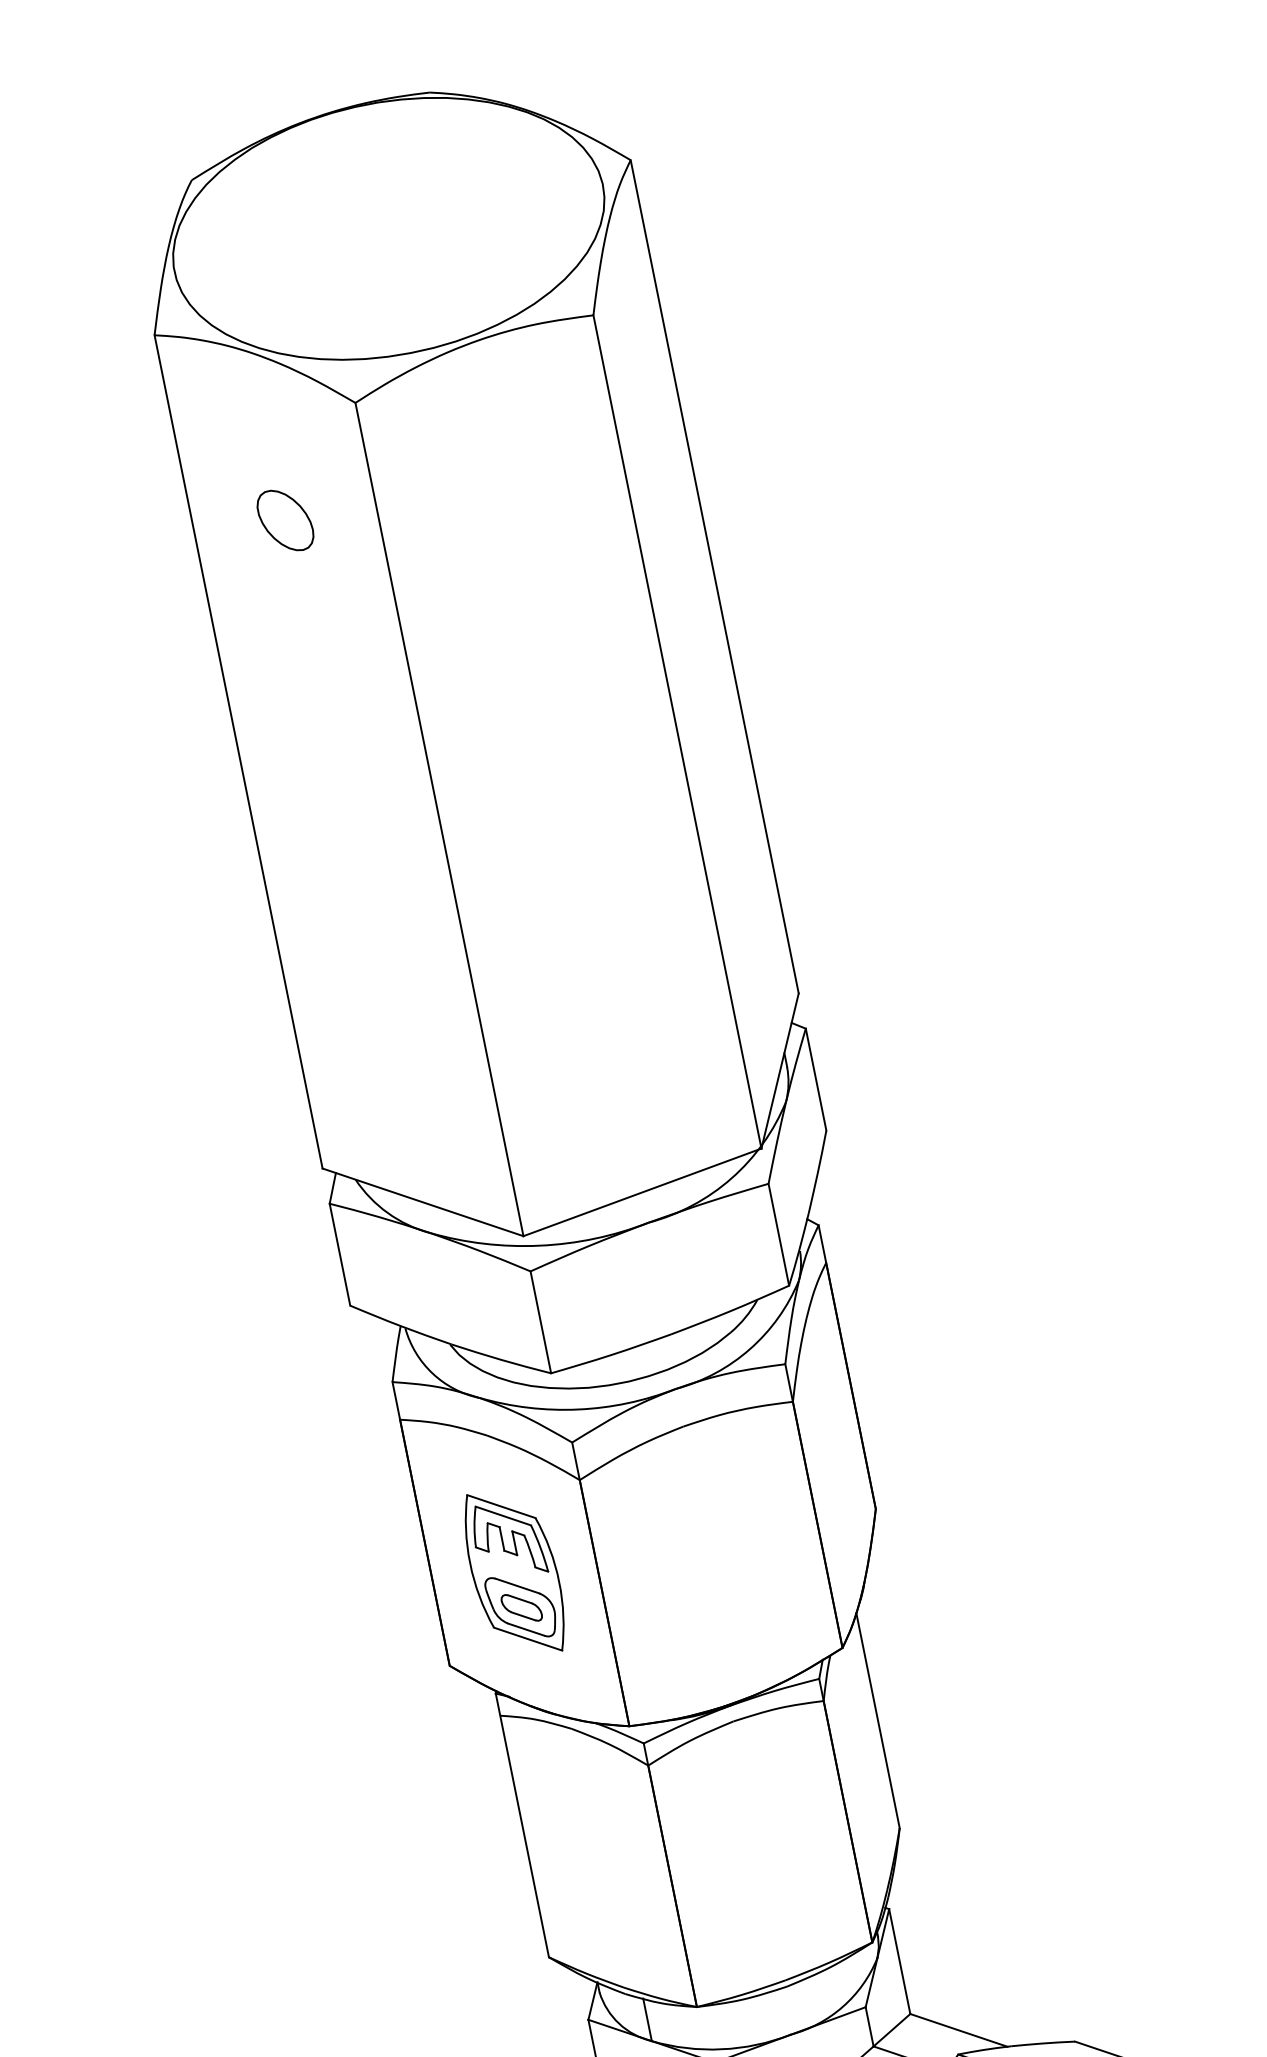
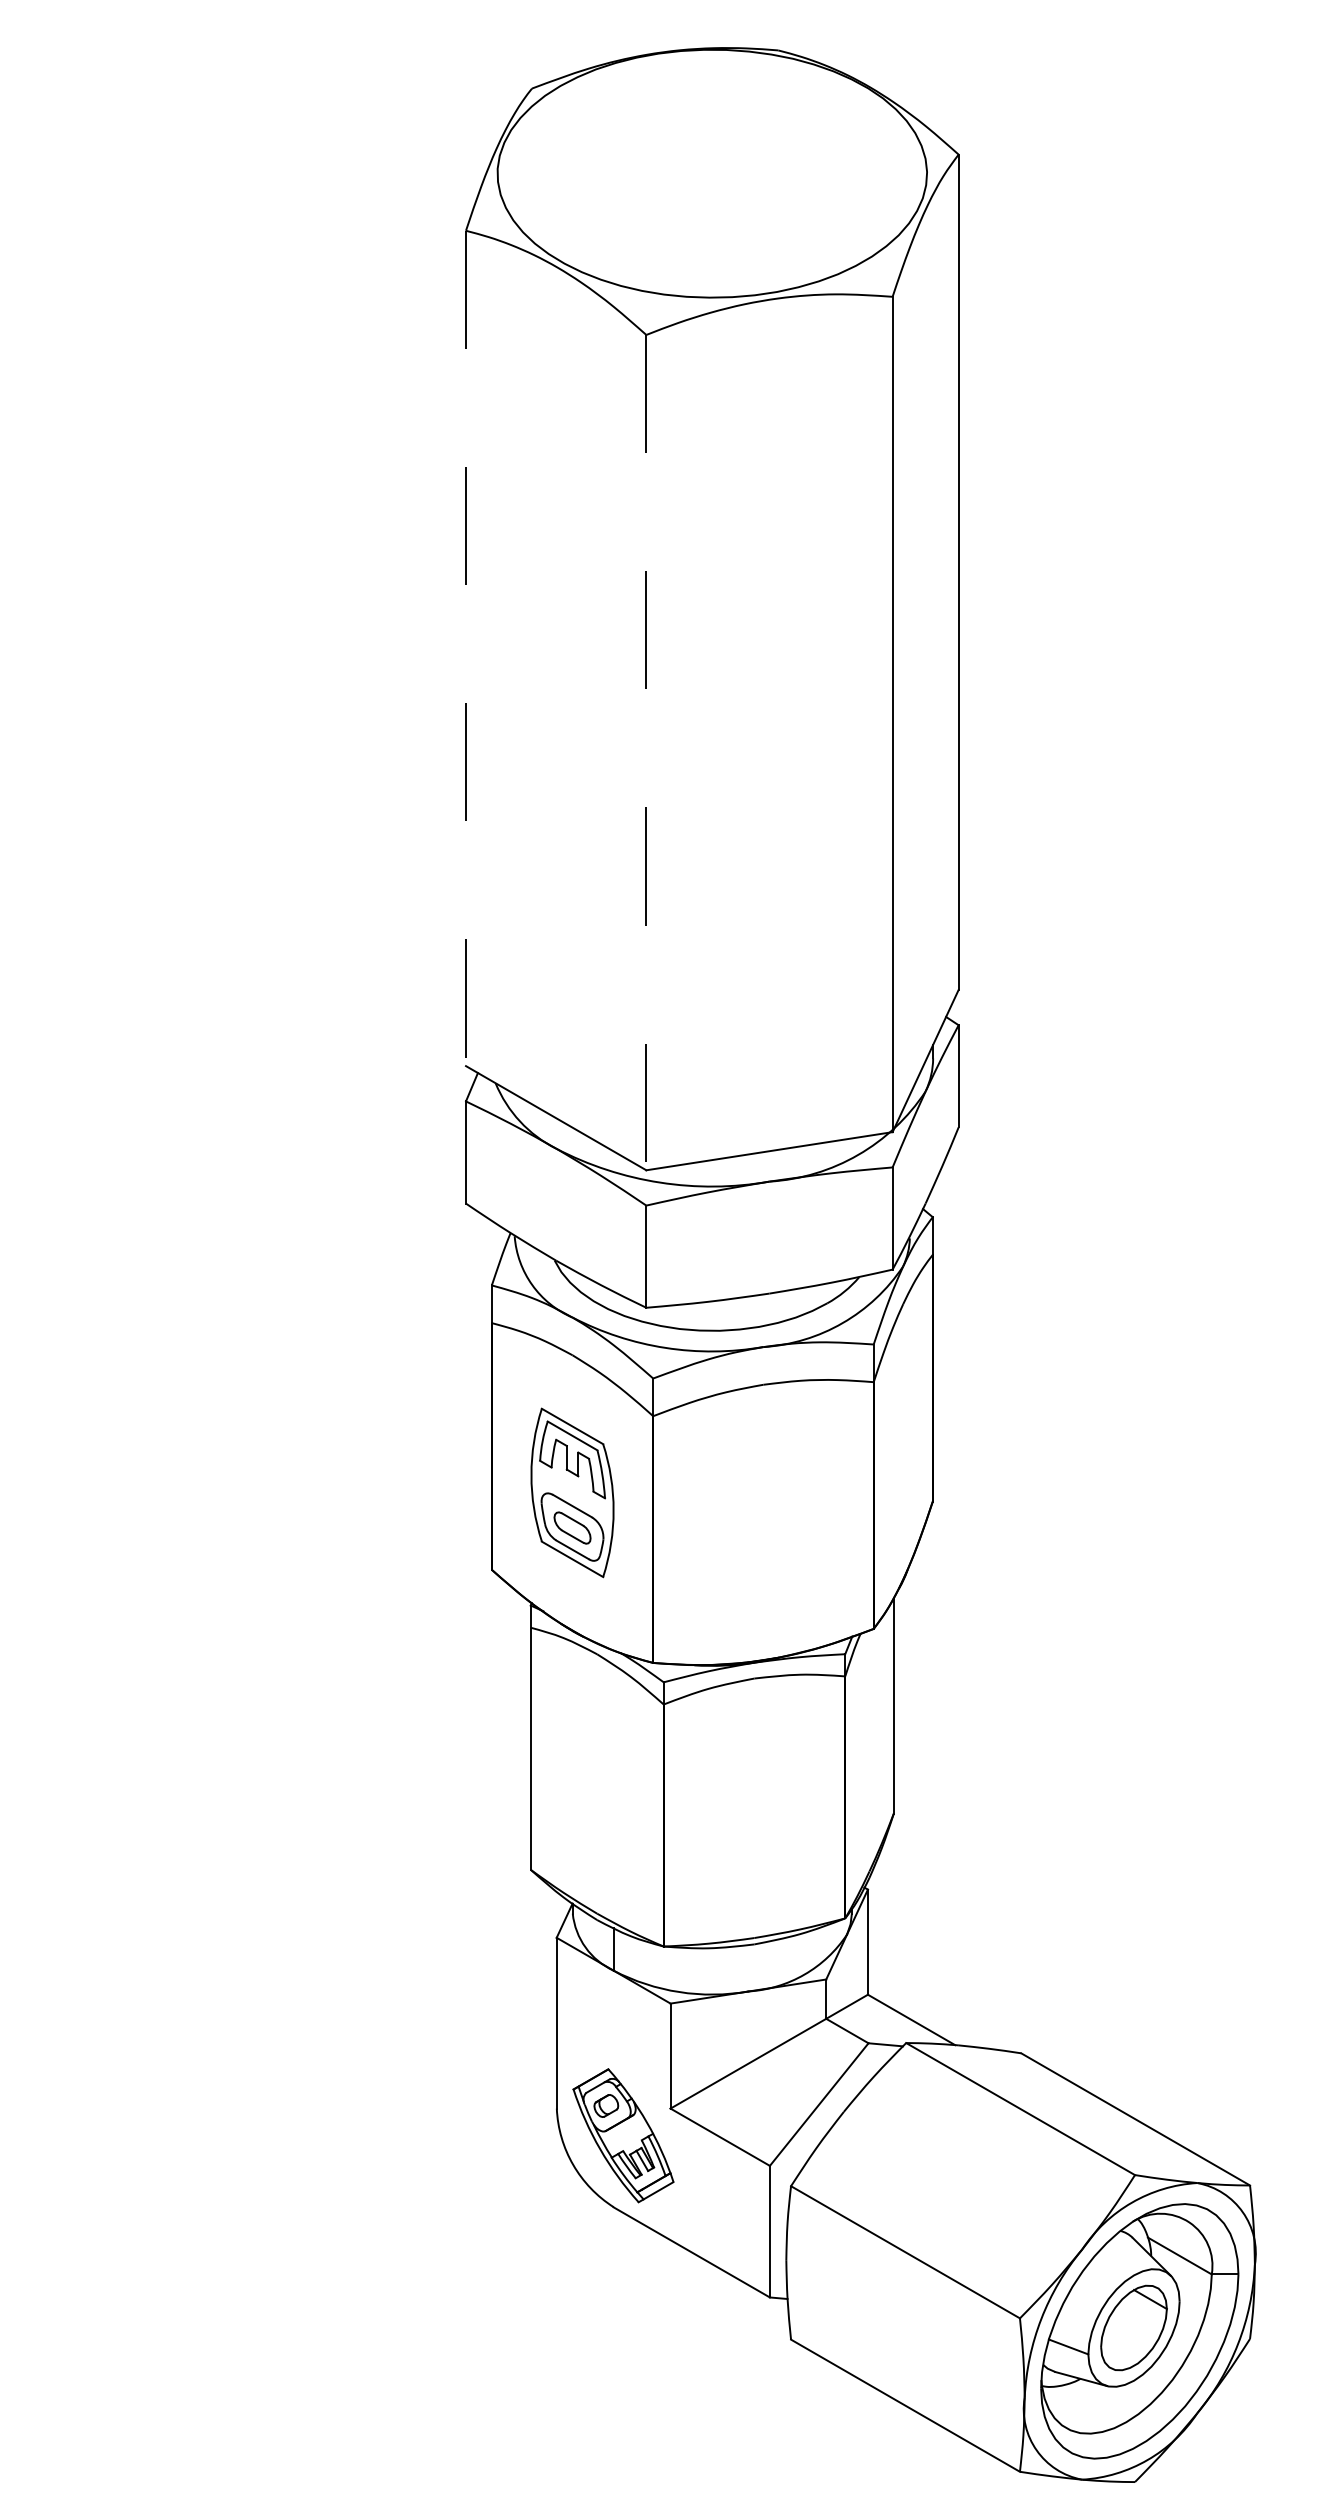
part: (284, 520) -> (555, 434), removed
line: (239, 751) -> (466, 648), solid -> dashed
line: (439, 819) -> (646, 752), solid -> dashed

